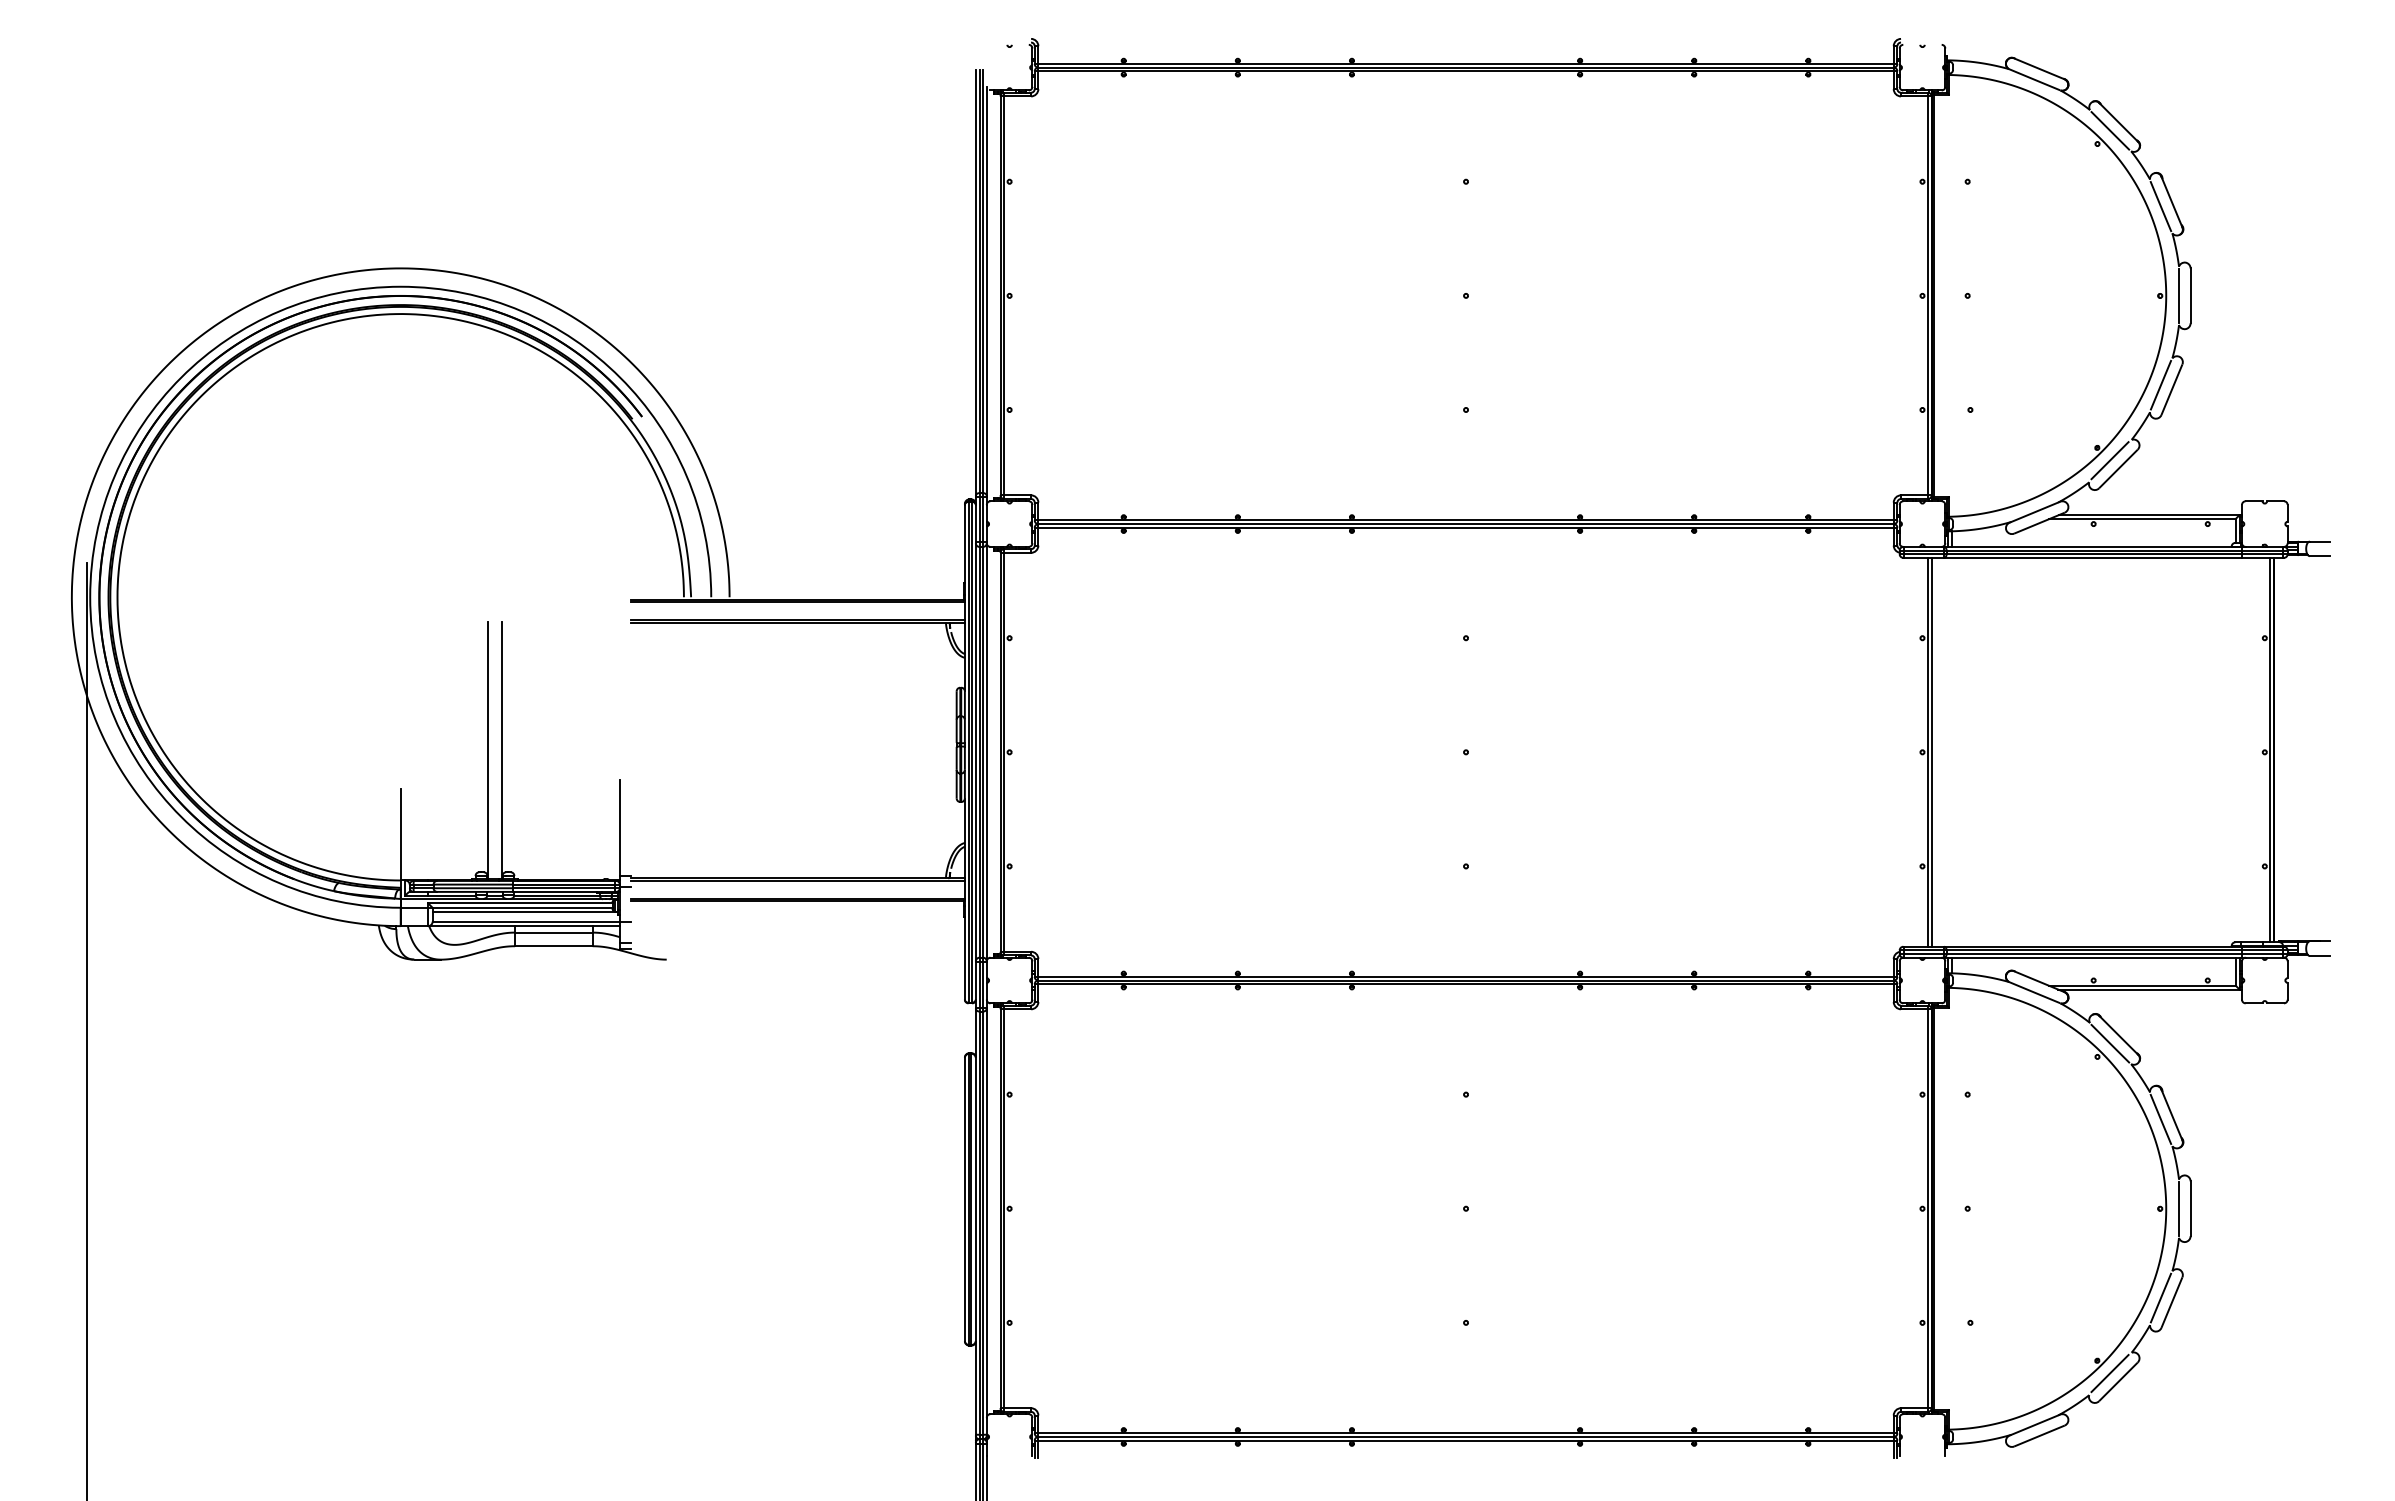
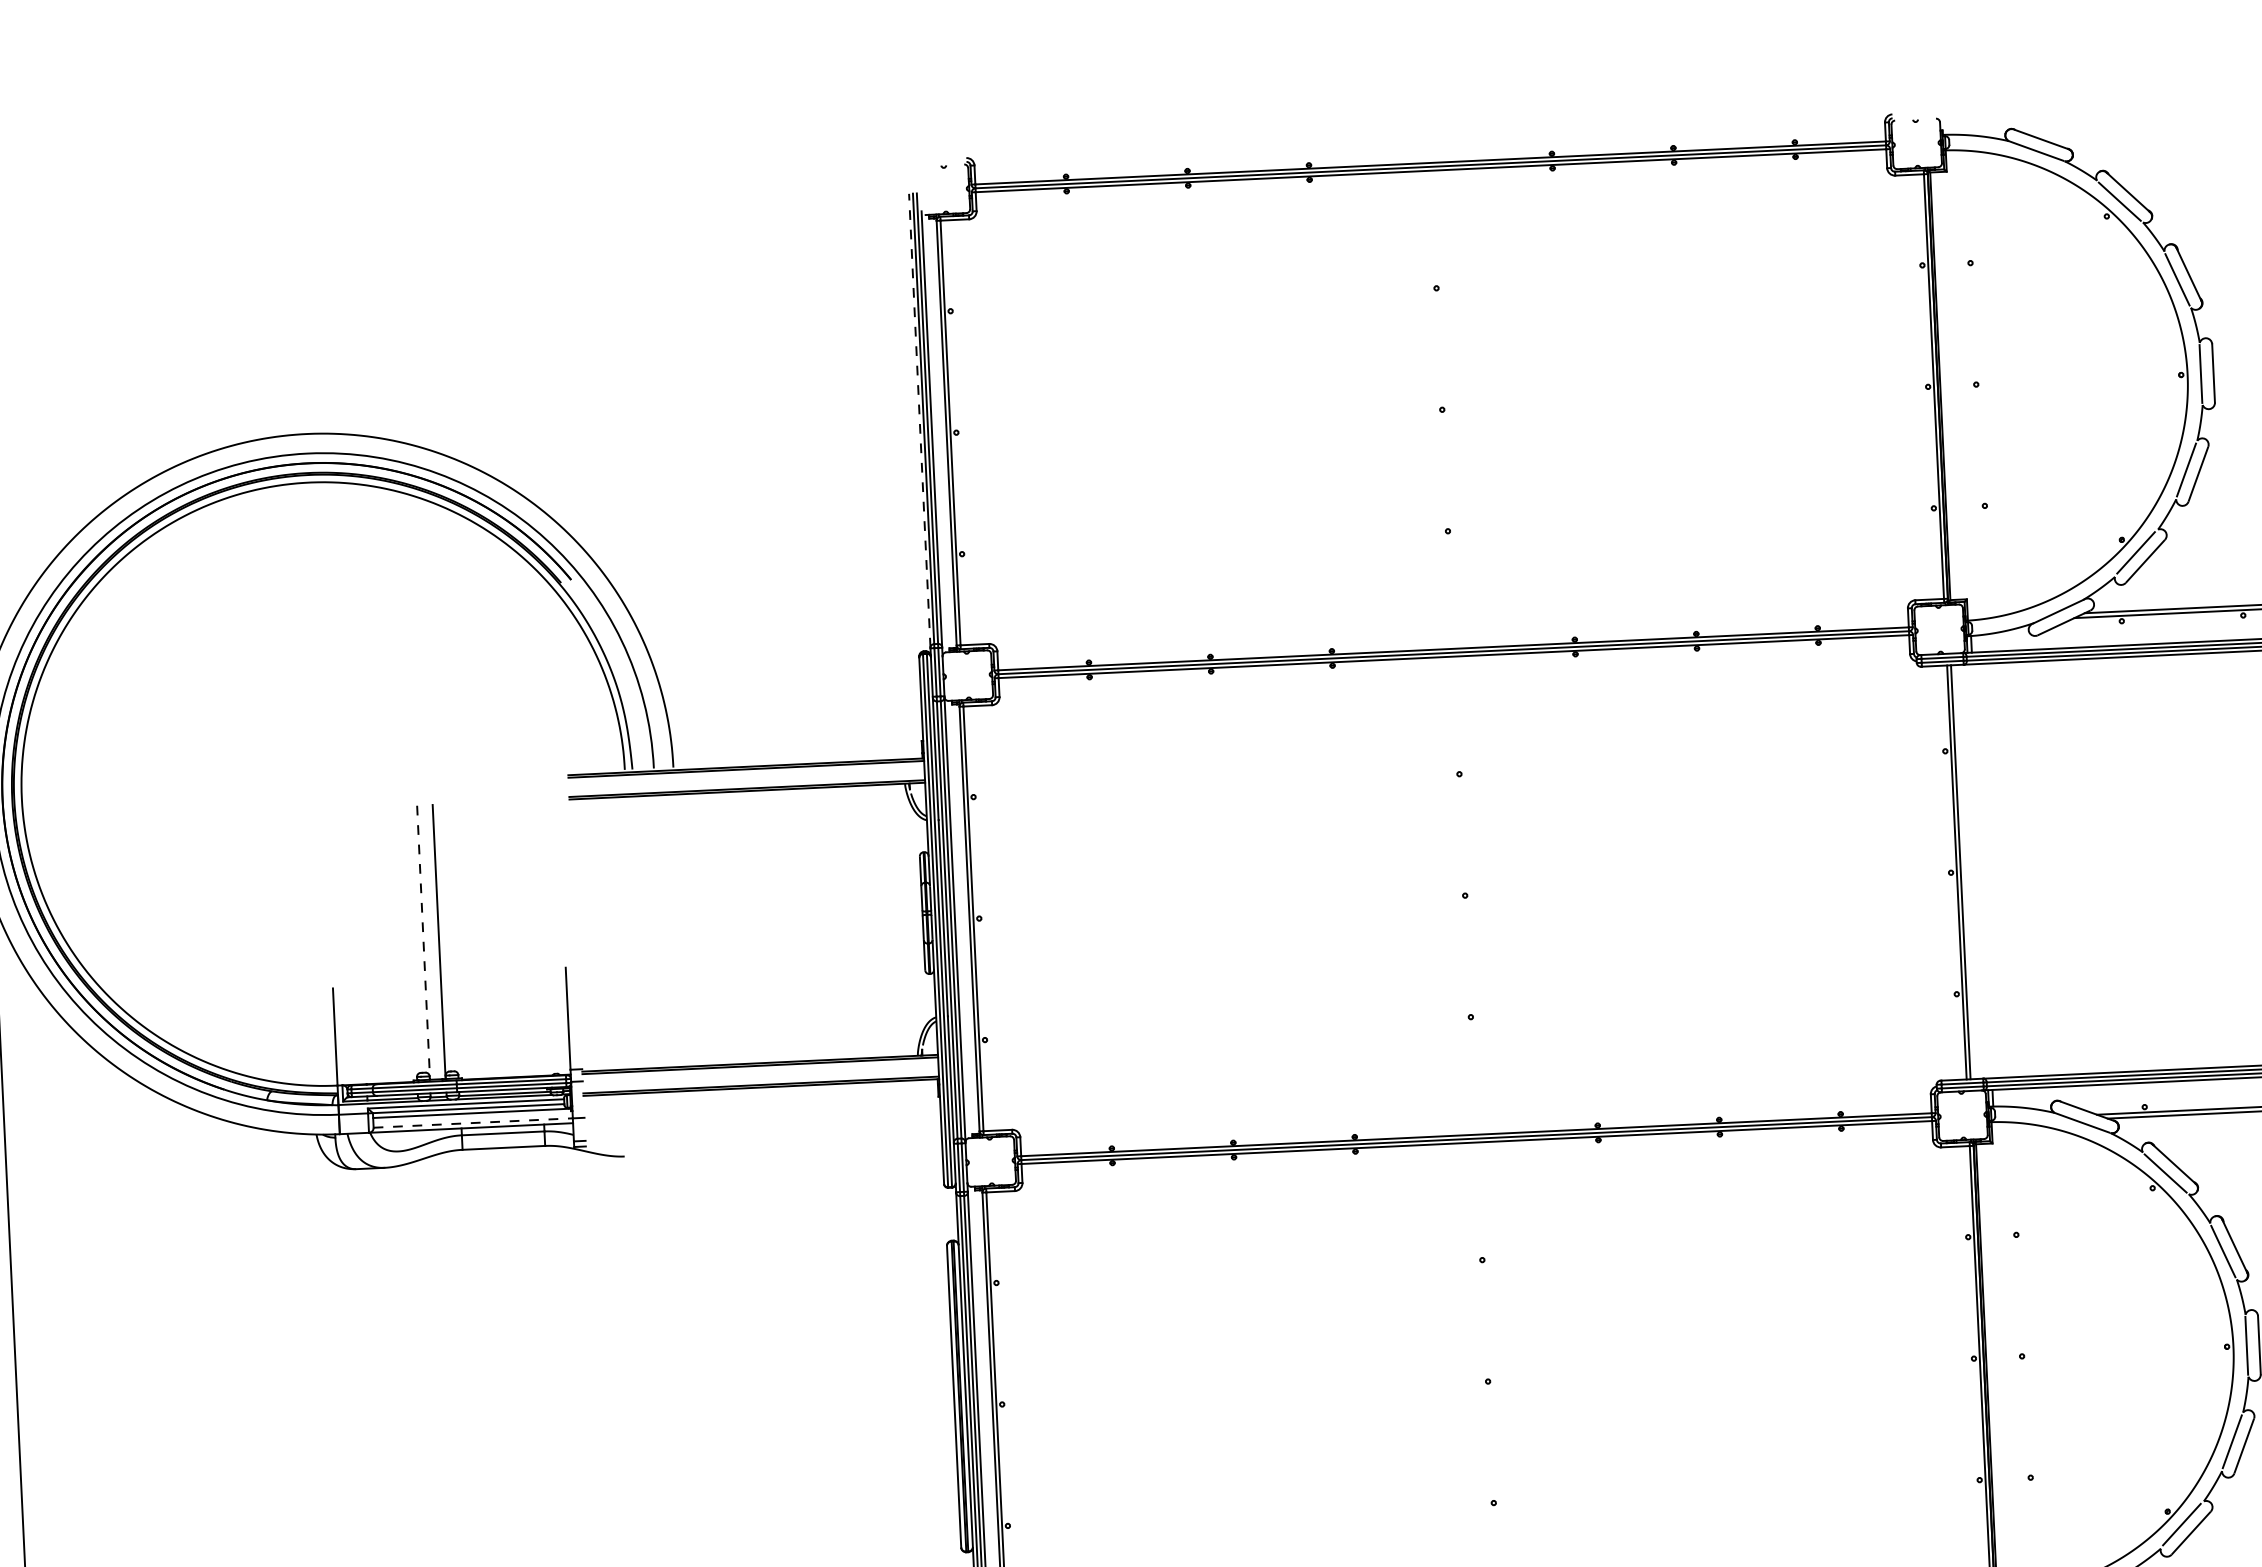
line: (975, 282) -> (919, 420), solid -> dashed
line: (487, 750) -> (423, 942), solid -> dashed
line: (526, 921) -> (473, 1122), solid -> dashed

